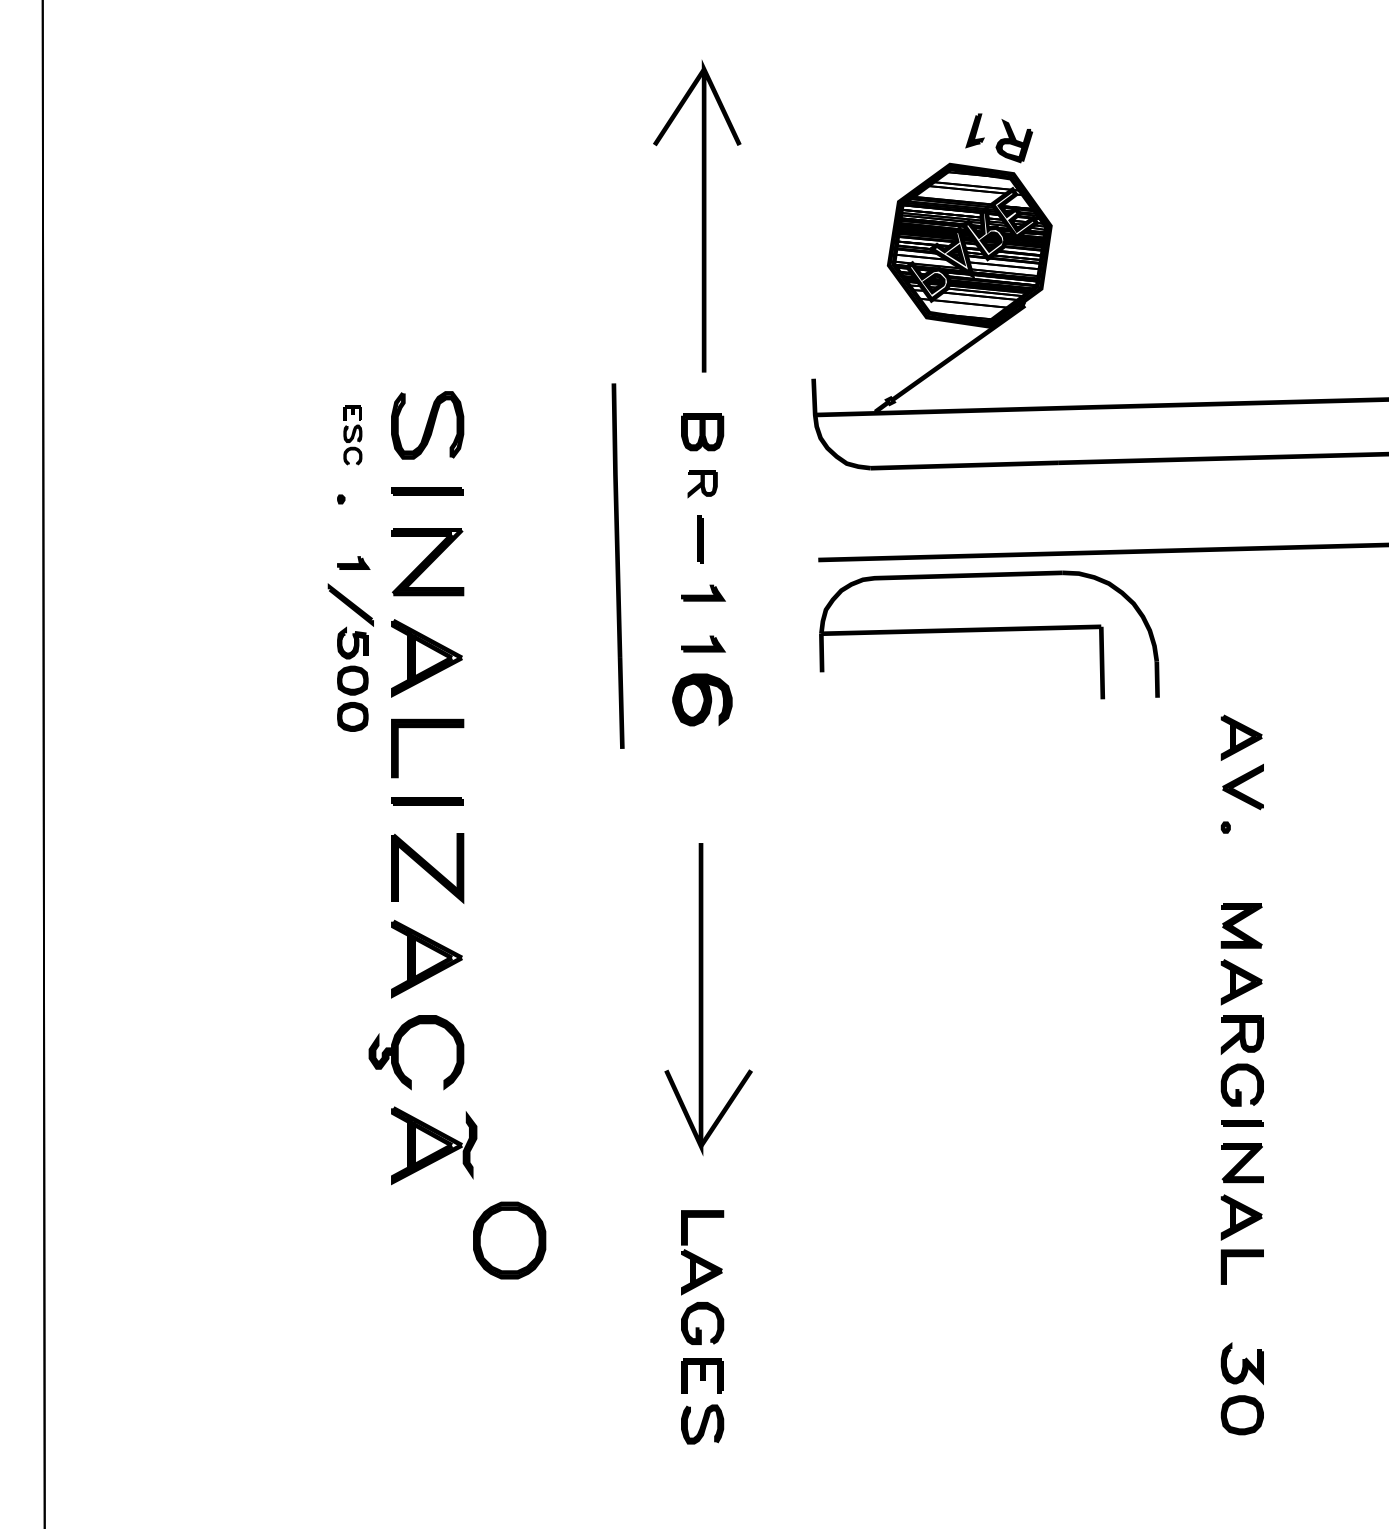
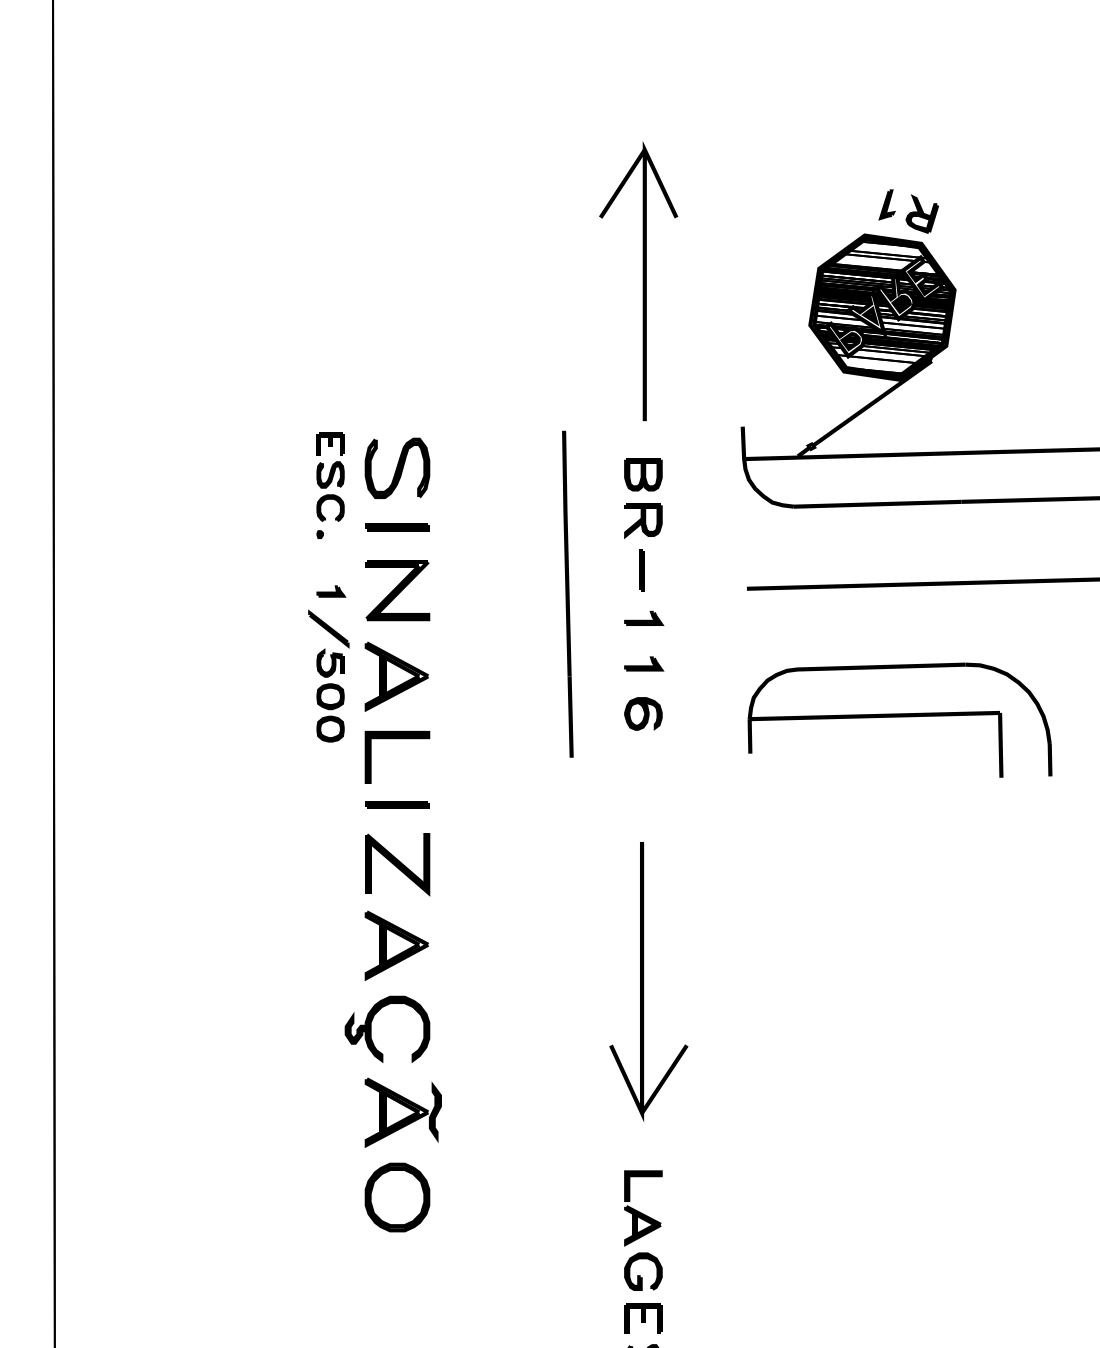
part: (352, 435) -> (330, 477), size x1.67
part: (702, 484) -> (643, 521), size x1.43
part: (989, 634) -> (900, 719), moved
part: (702, 699) -> (643, 713), size x0.71
part: (509, 1240) -> (397, 1197), moved

